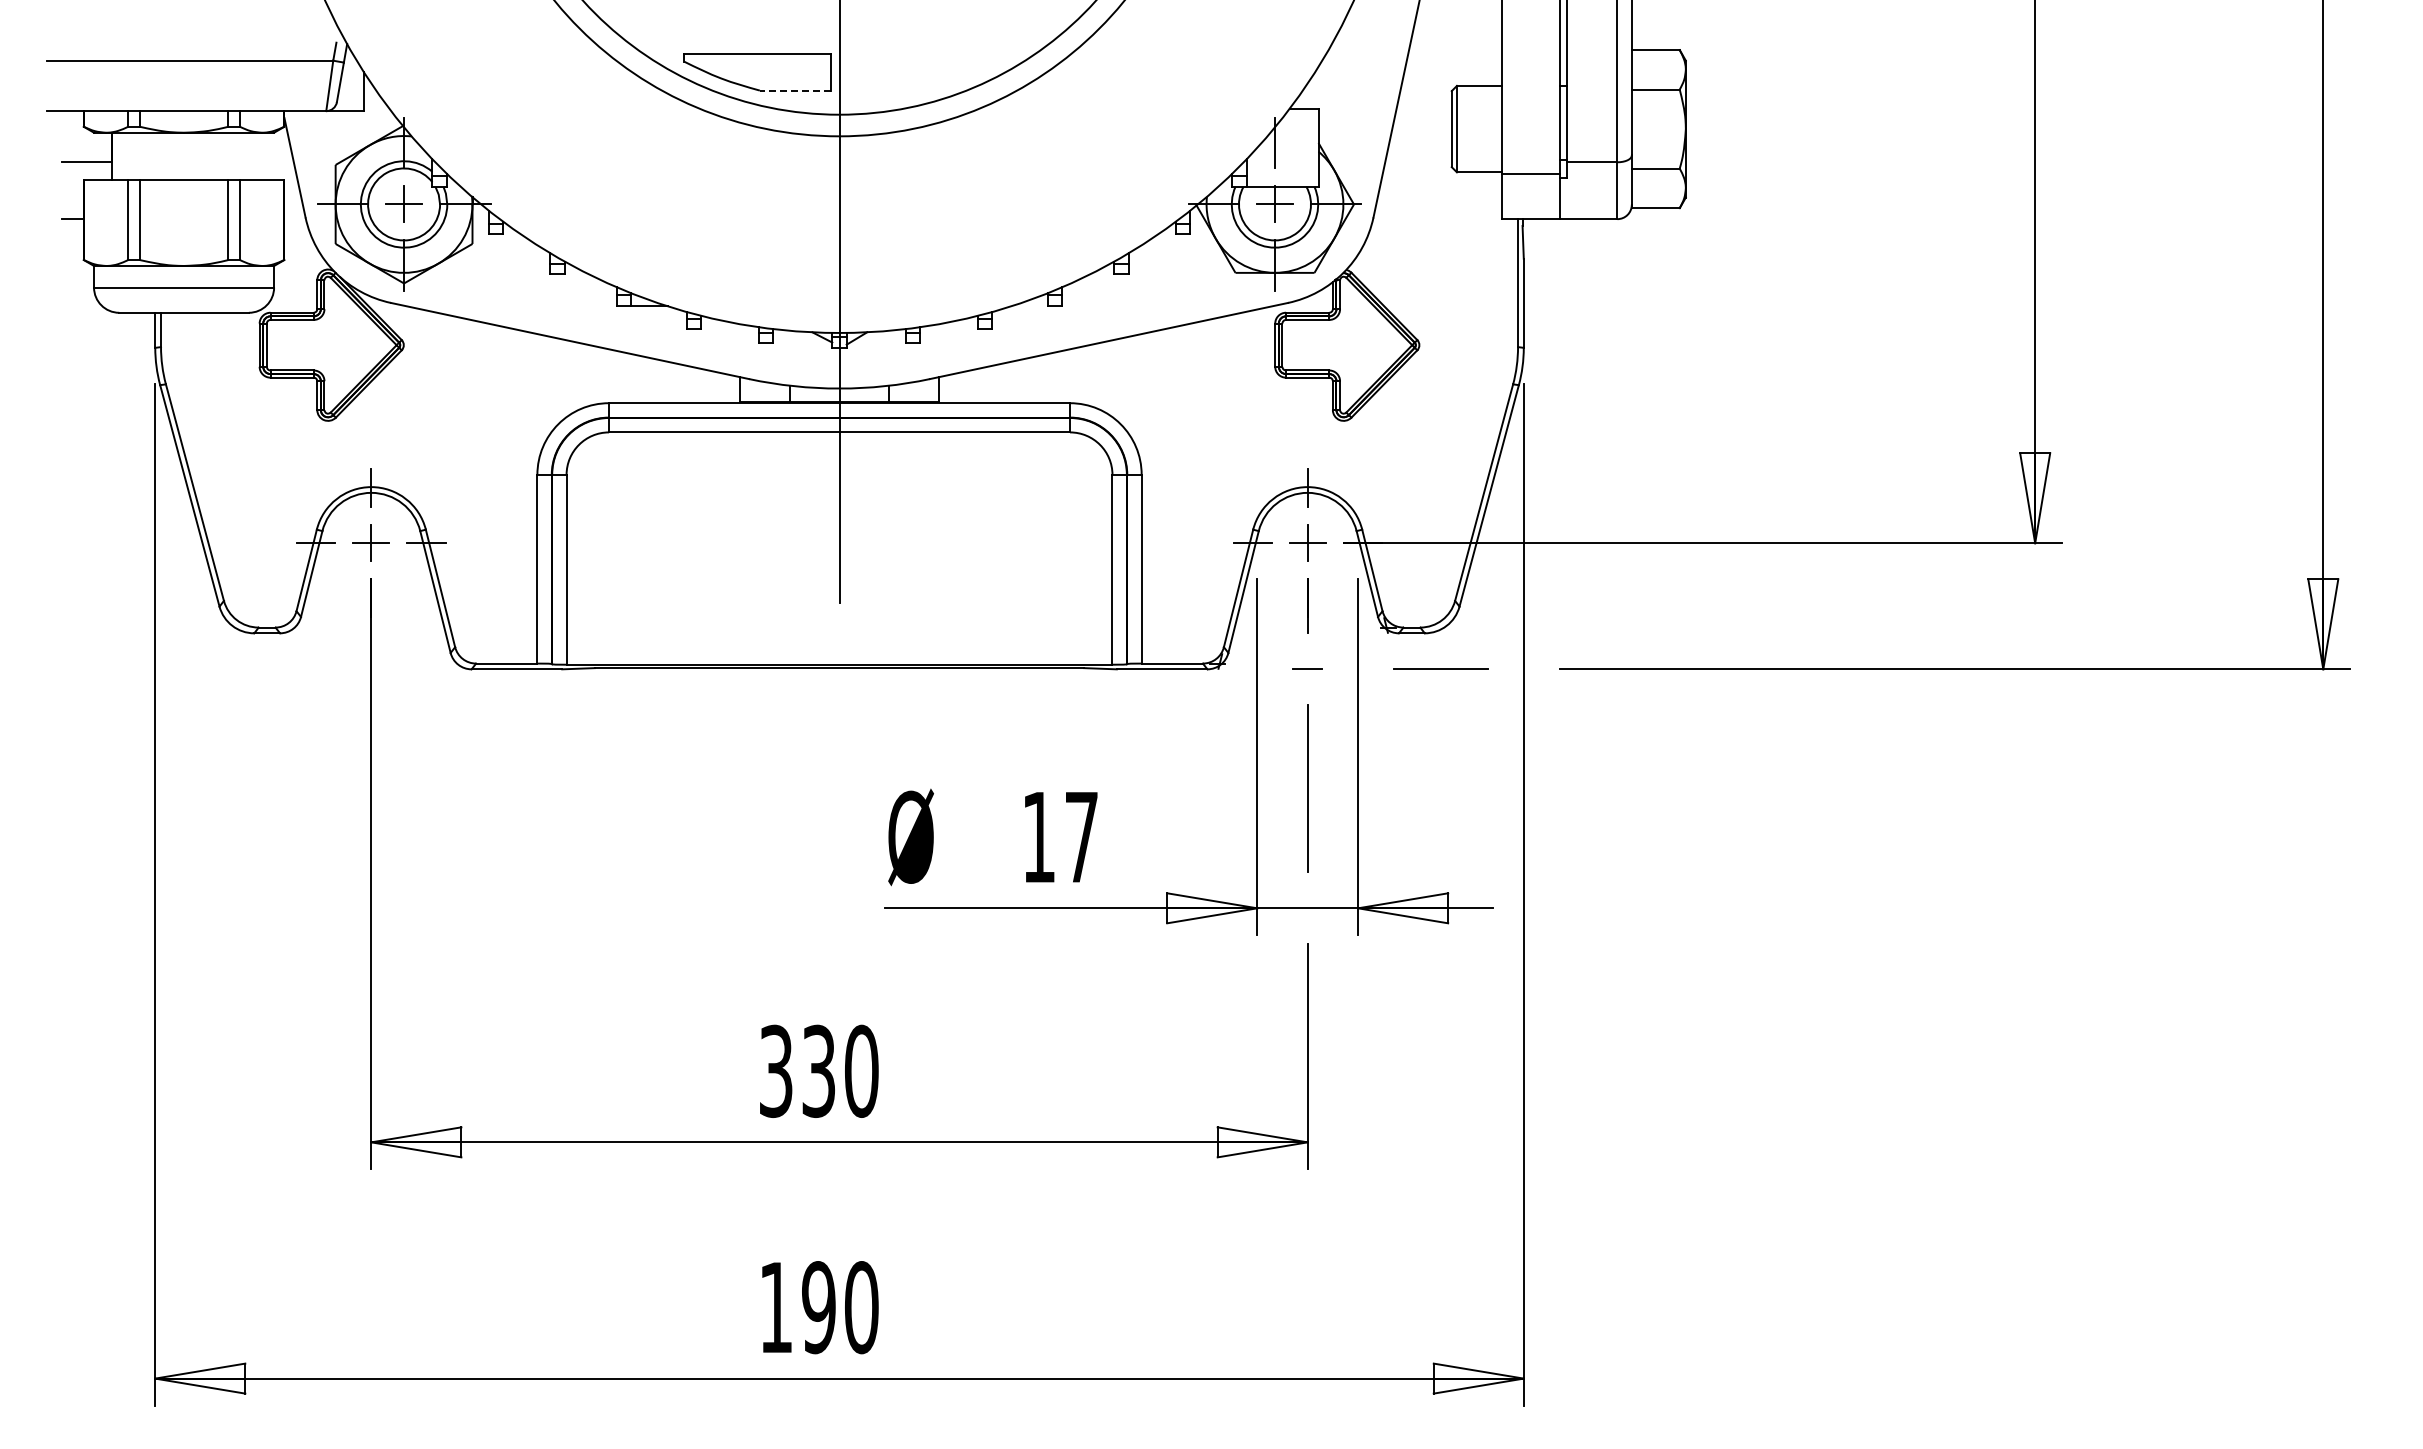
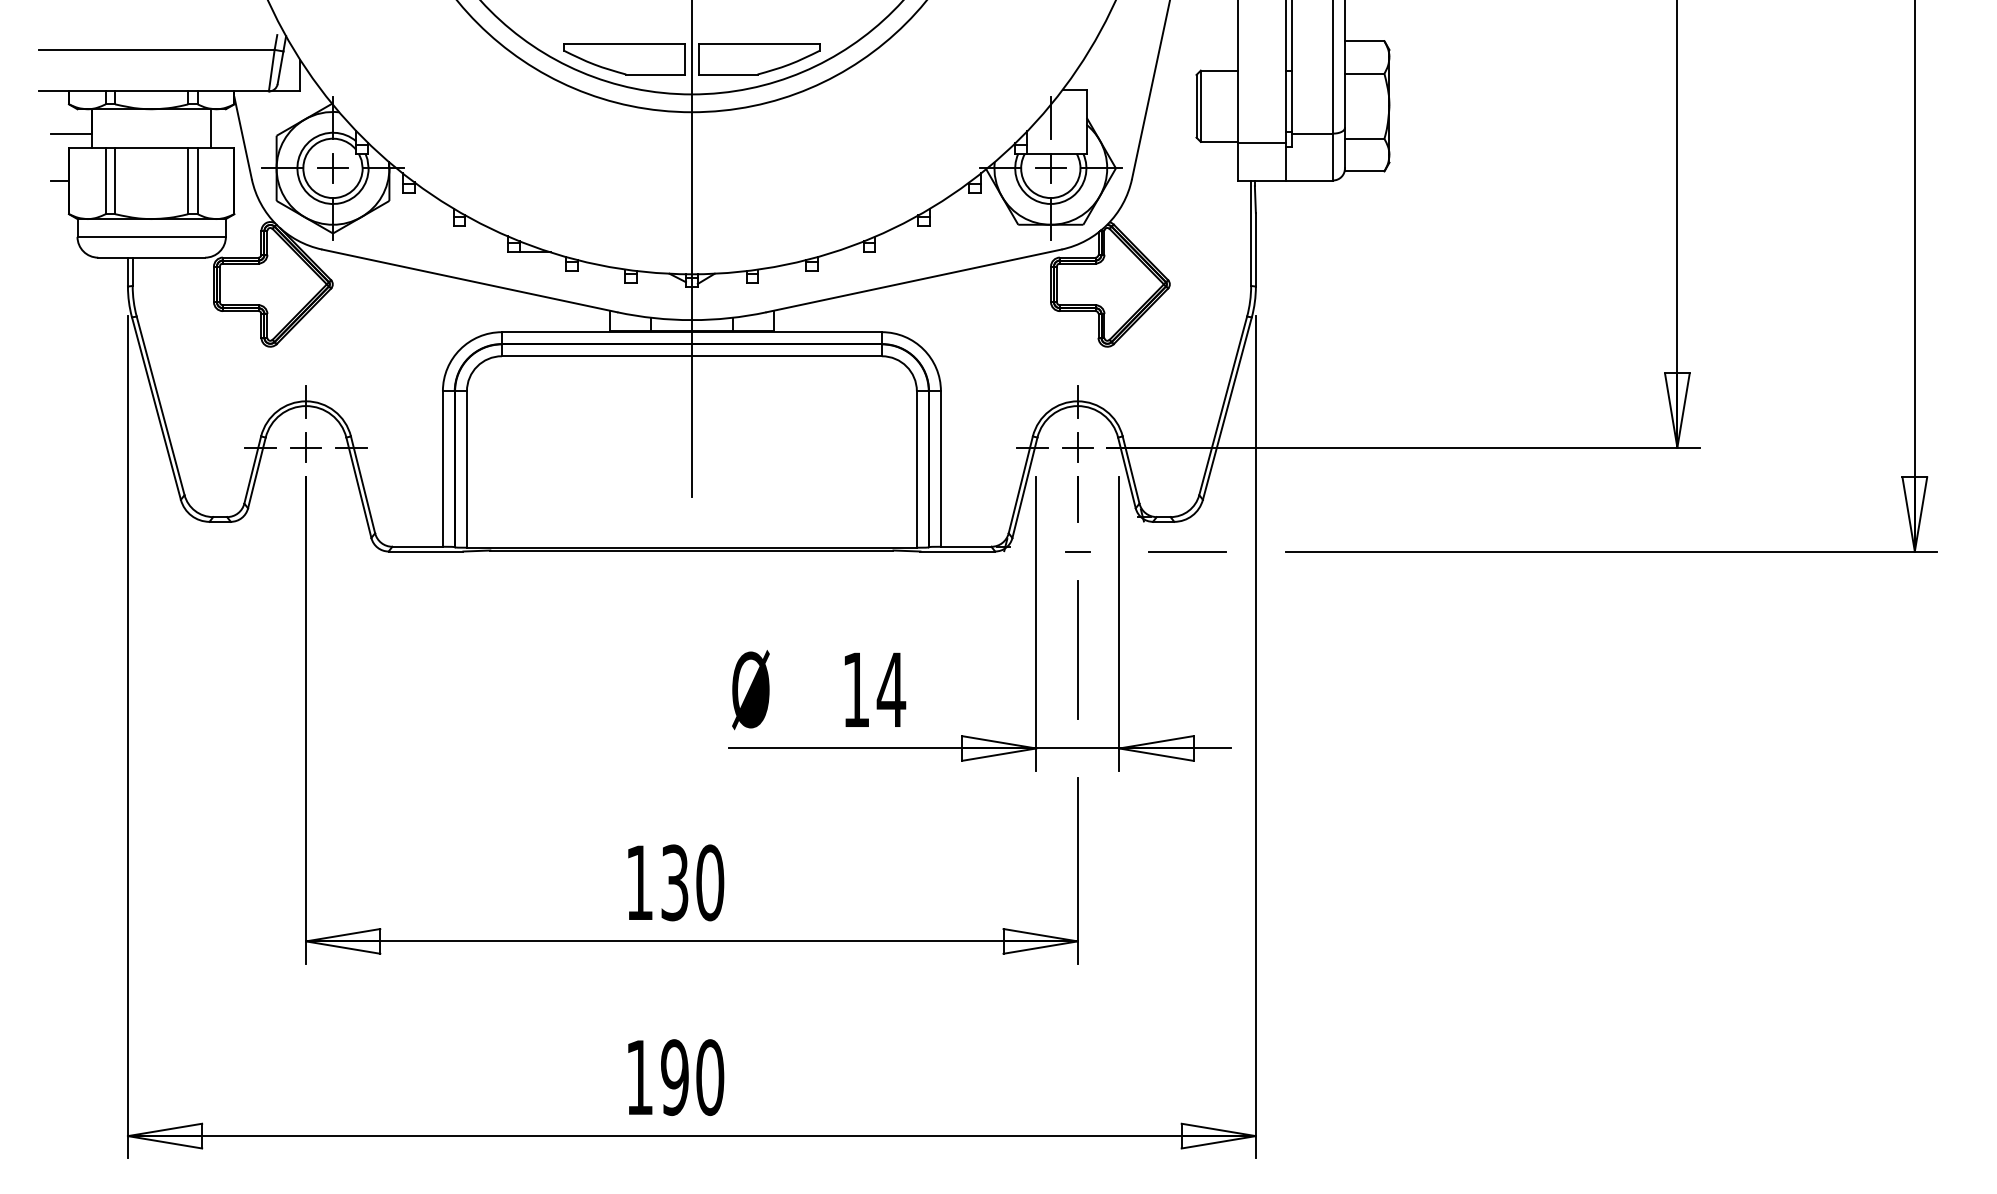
part: (921, 72) -> (759, 59), added
line: (794, 90) -> (654, 74), dashed -> solid
line: (256, 155) -> (211, 128), added
text: (1081, 837) -> (891, 690), 17 -> 14
text: (776, 1070) -> (639, 882), 330 -> 130

